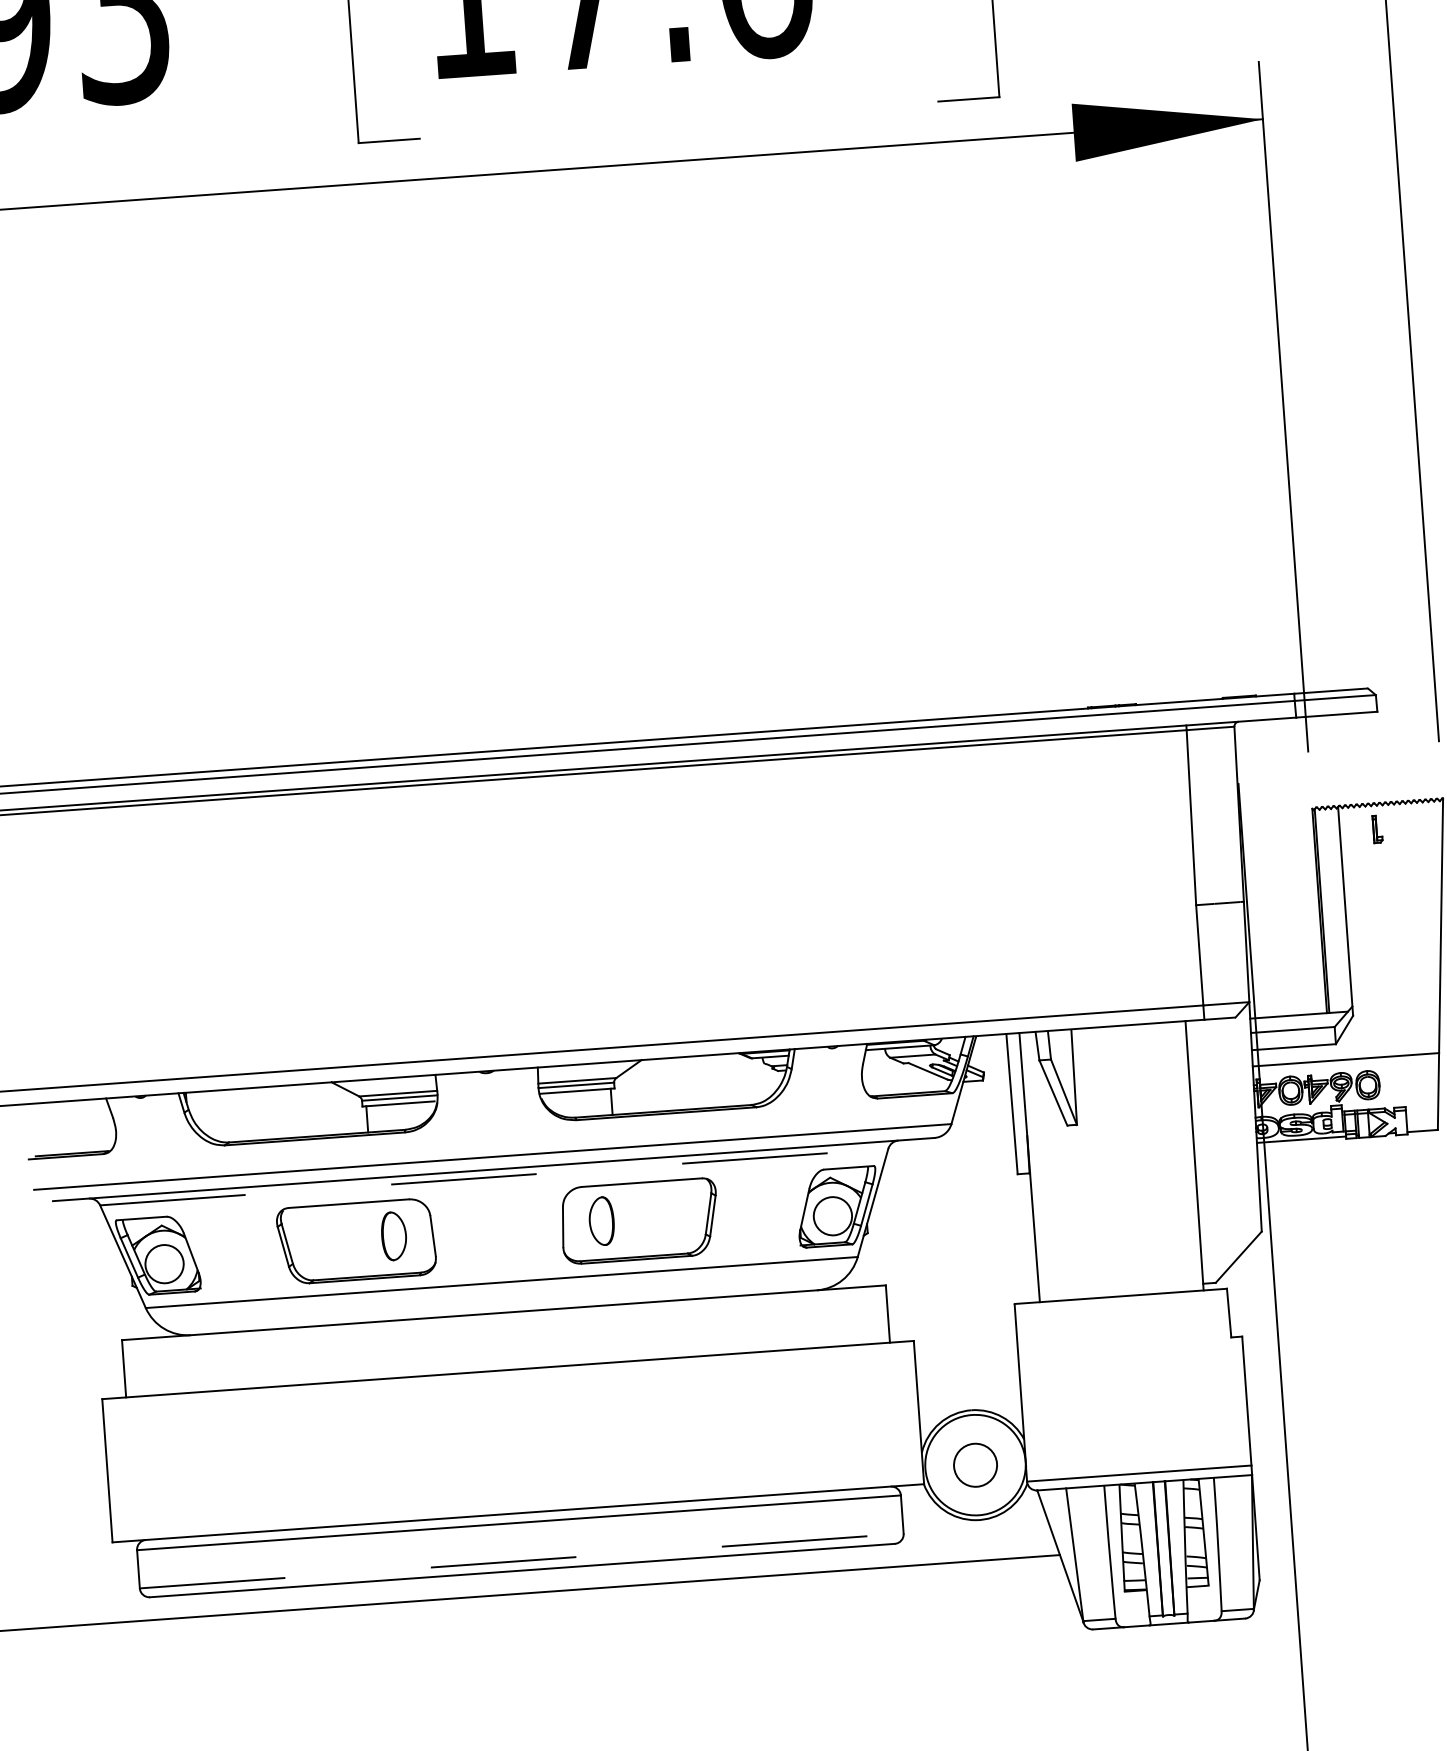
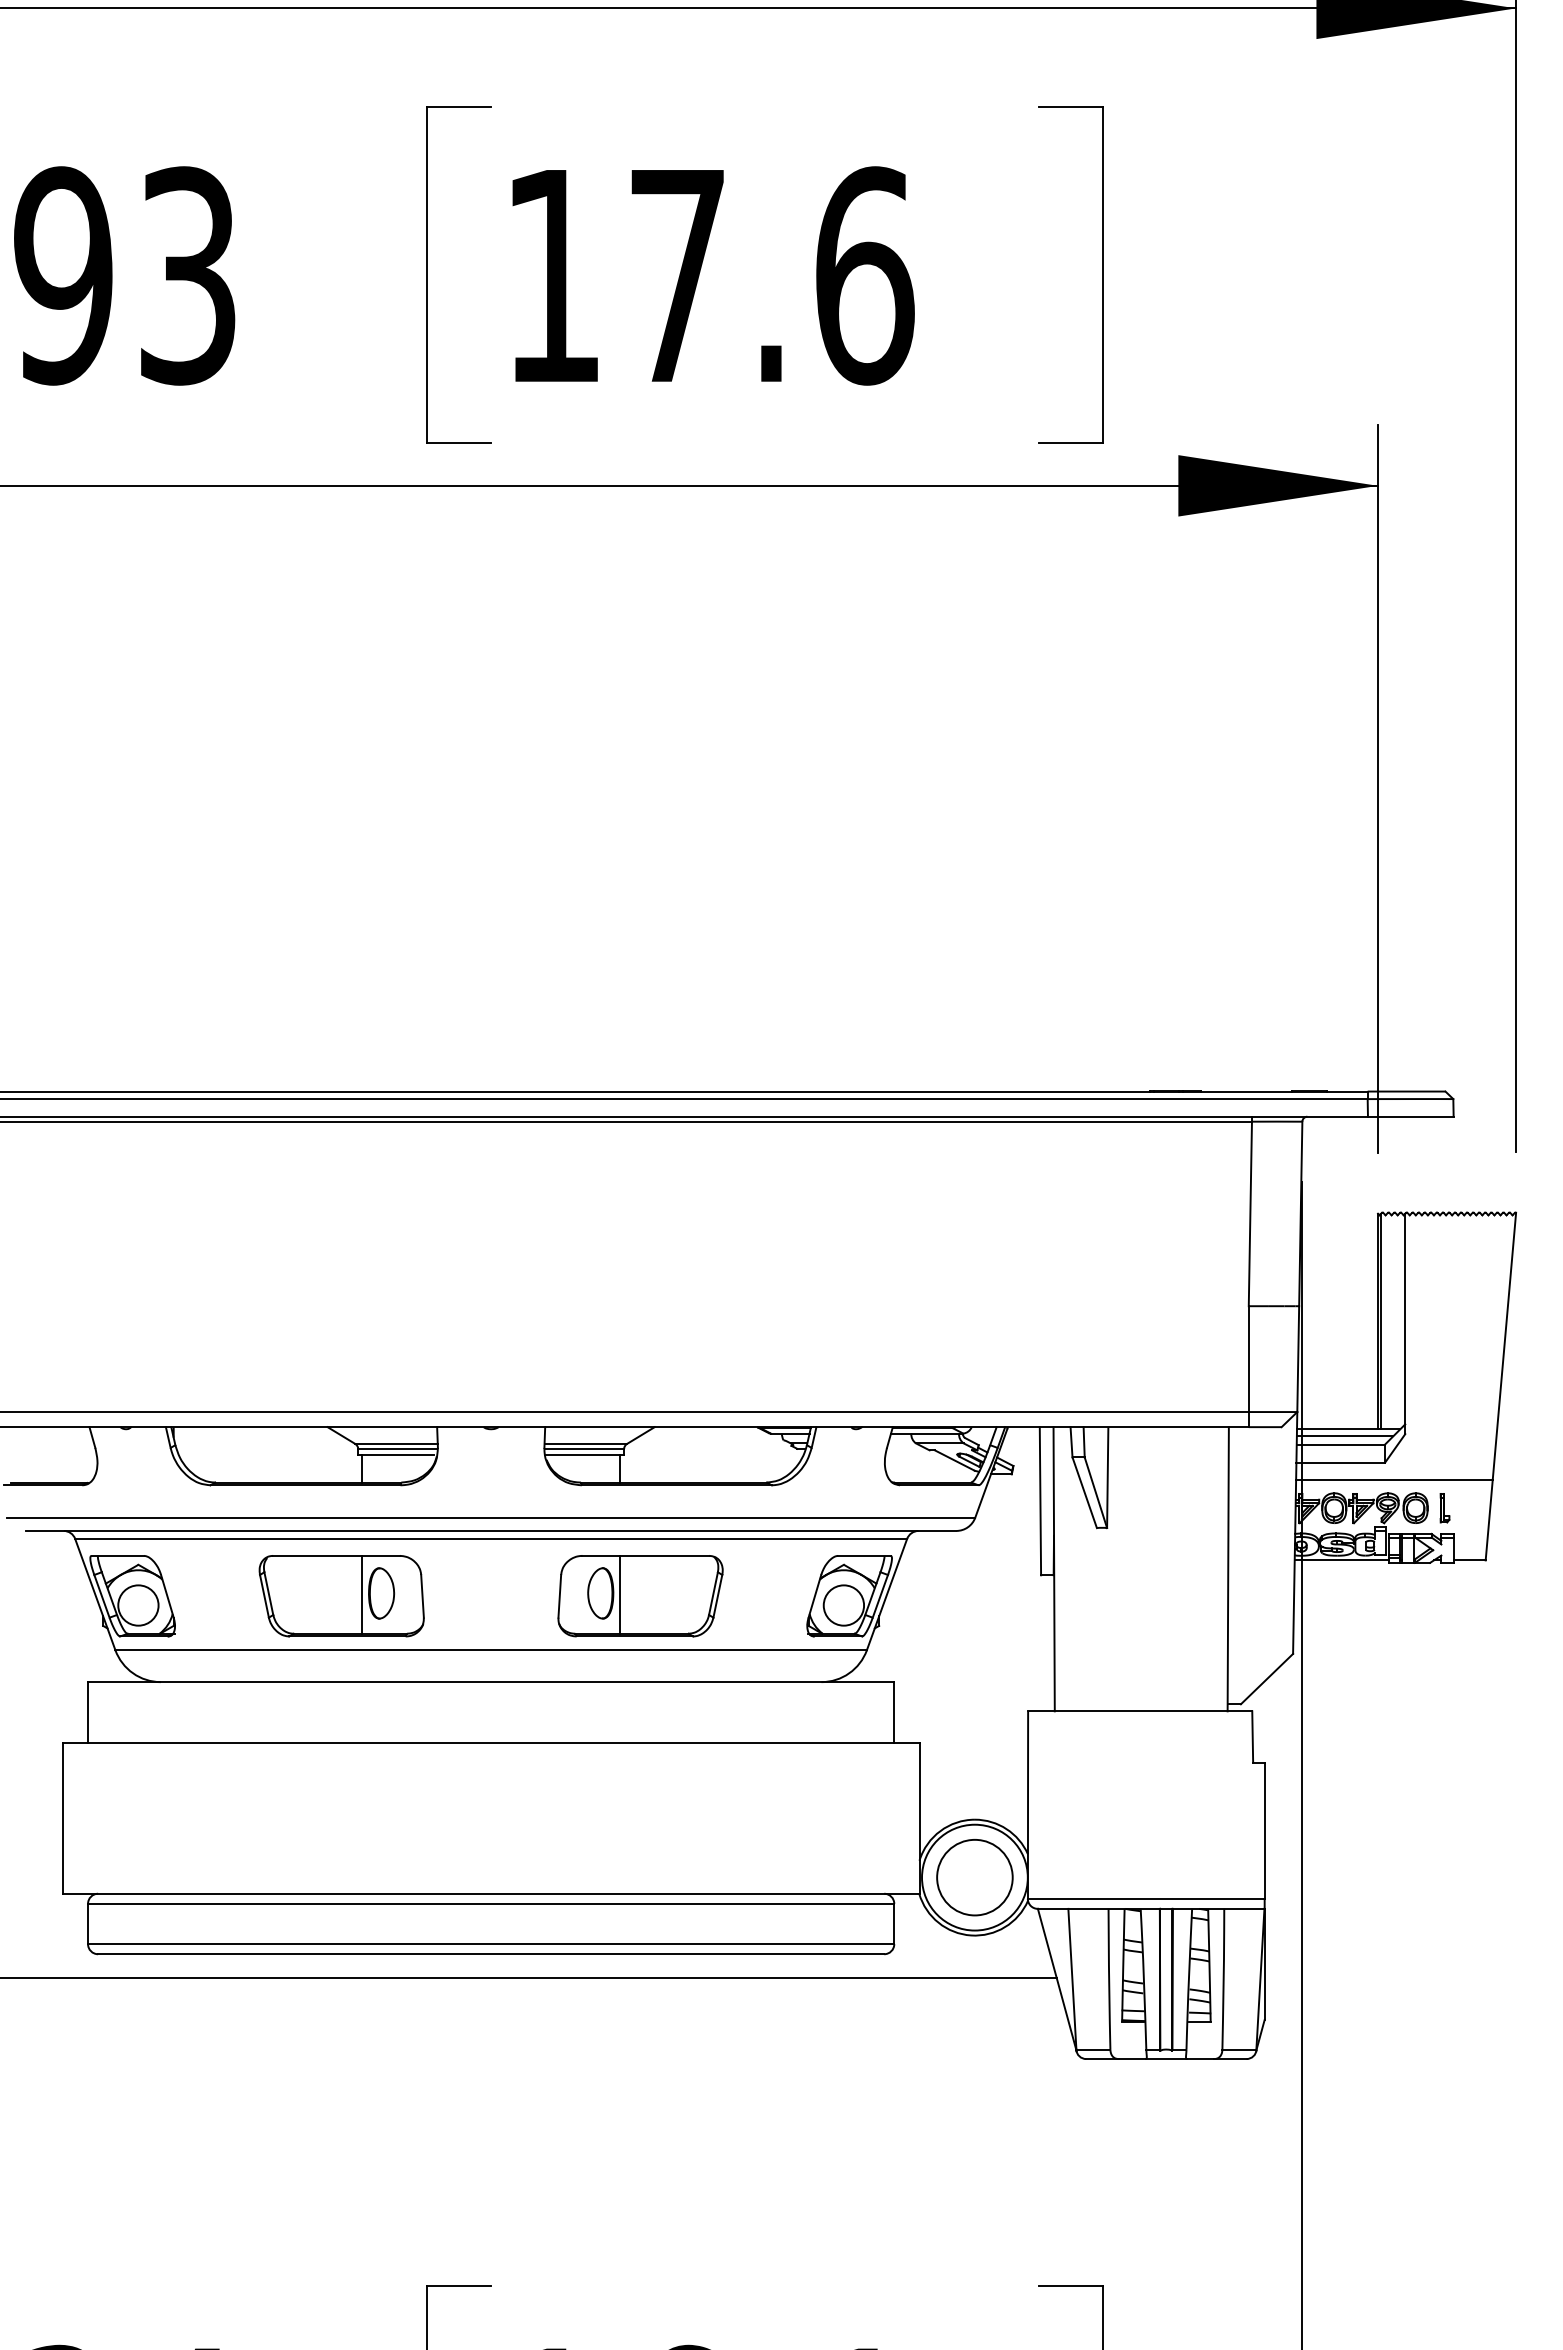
part: (1377, 829) -> (1444, 1508), moved
line: (1295, 1022) -> (1344, 1436), added
line: (494, 1176) -> (491, 1538), dashed -> solid
line: (620, 1220) -> (620, 1594), added
line: (376, 1238) -> (362, 1594), added
circle: (975, 1465) -> (974, 1877), size x1.67
line: (522, 1561) -> (491, 1944), dashed -> solid

